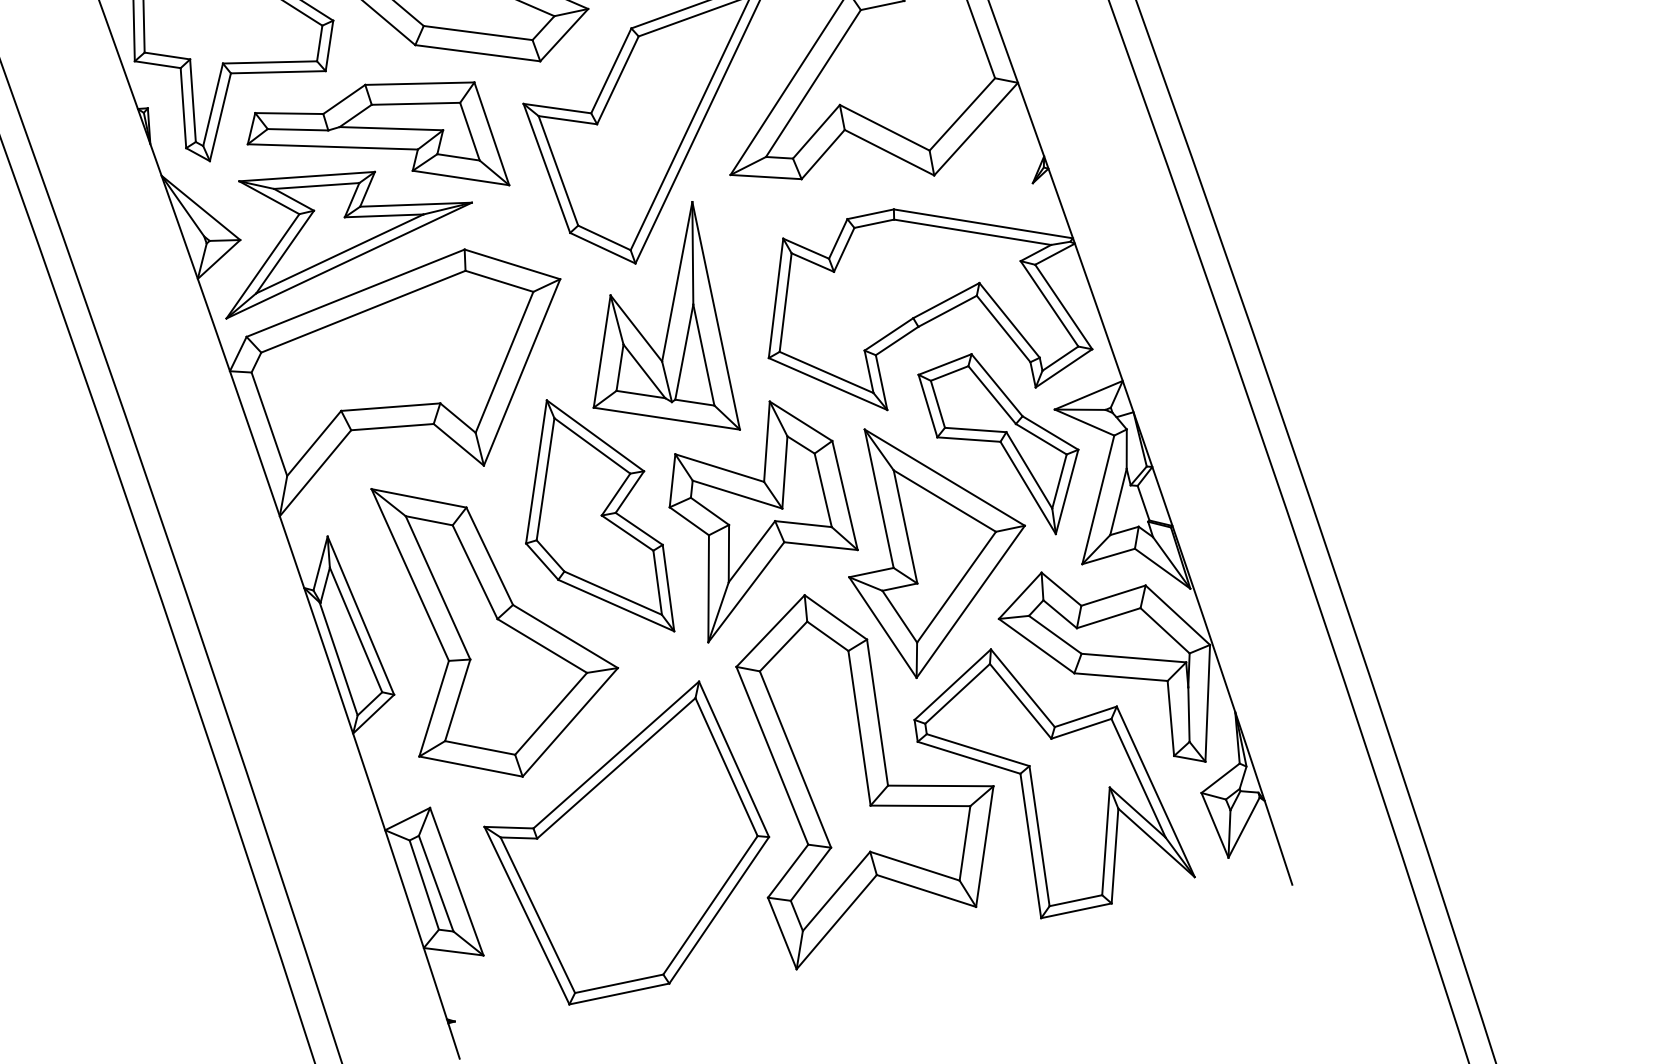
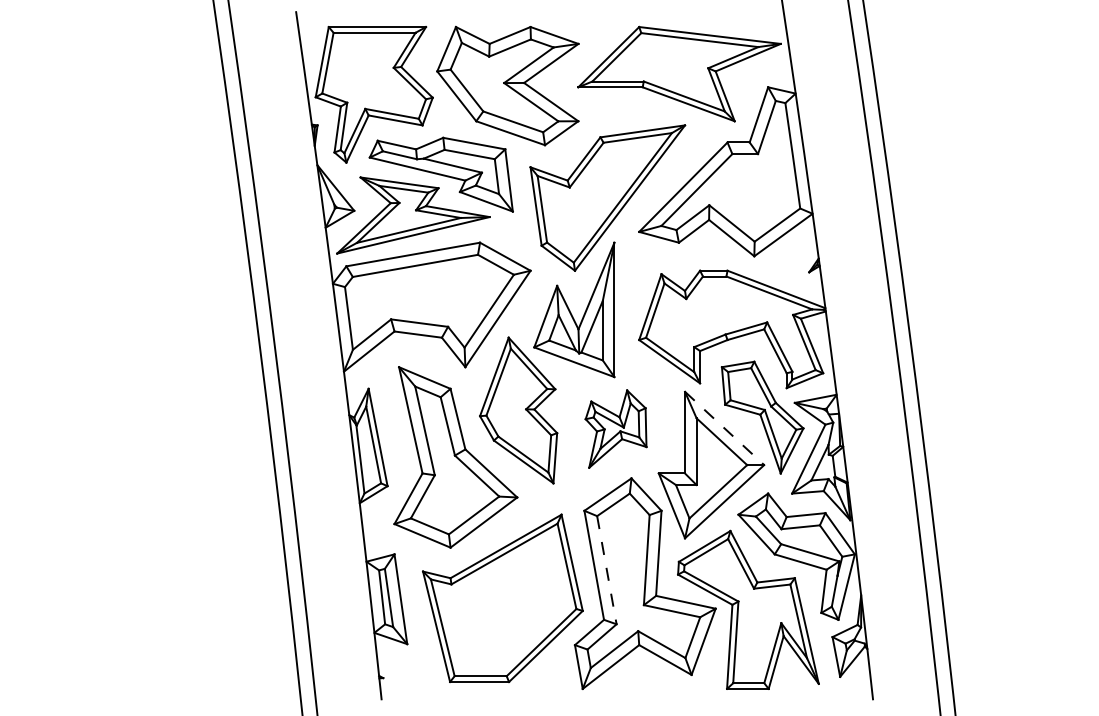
line: (944, 477) -> (724, 428), solid -> dashed
part: (759, 516) -> (615, 428), size x0.6
line: (794, 760) -> (606, 570), solid -> dashed

